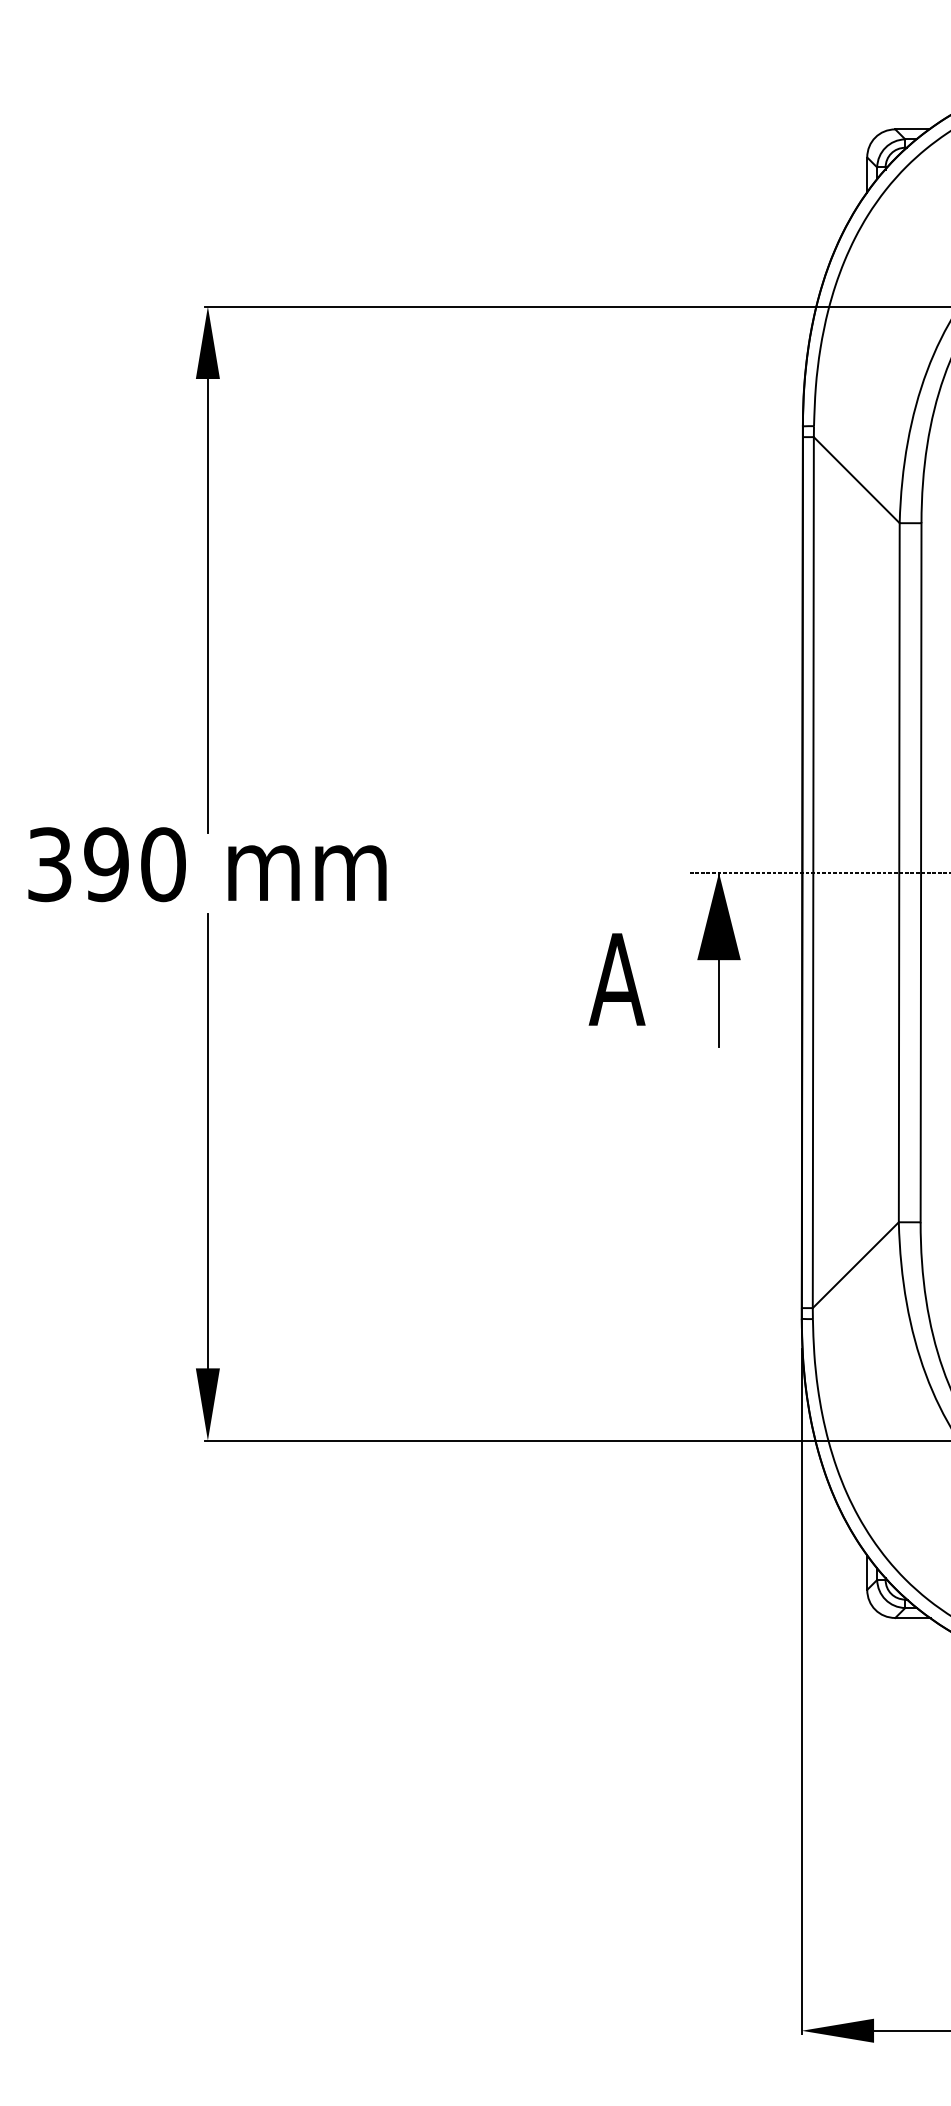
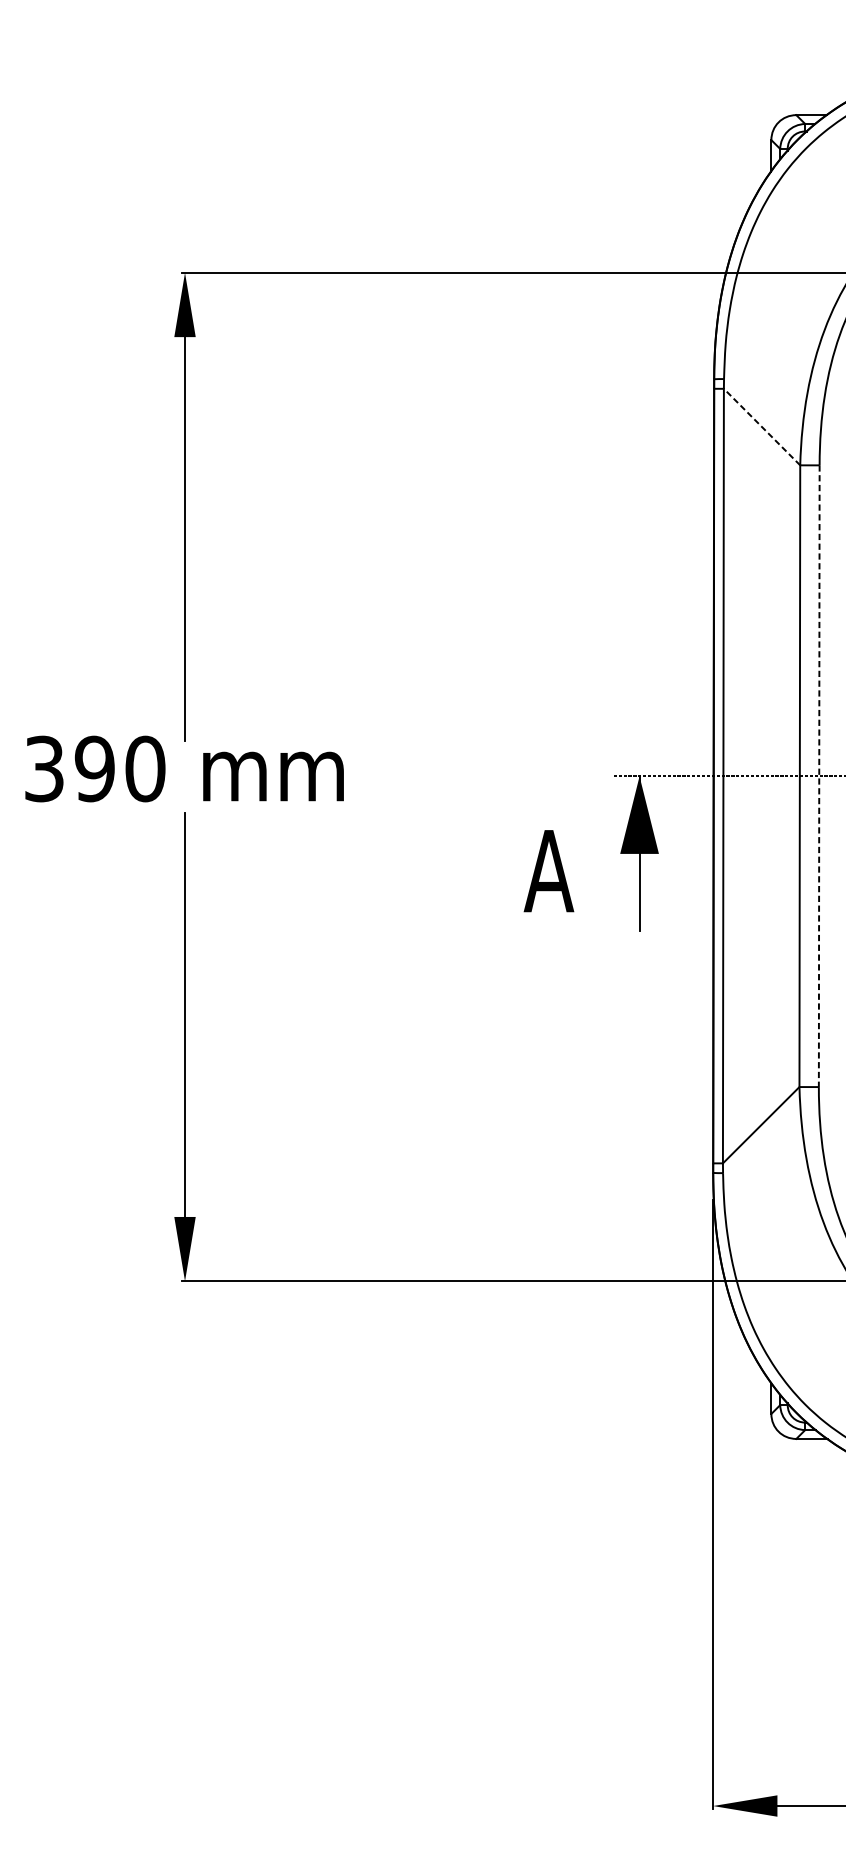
line: (856, 480) -> (761, 427), solid -> dashed
line: (921, 872) -> (819, 775), solid -> dashed

